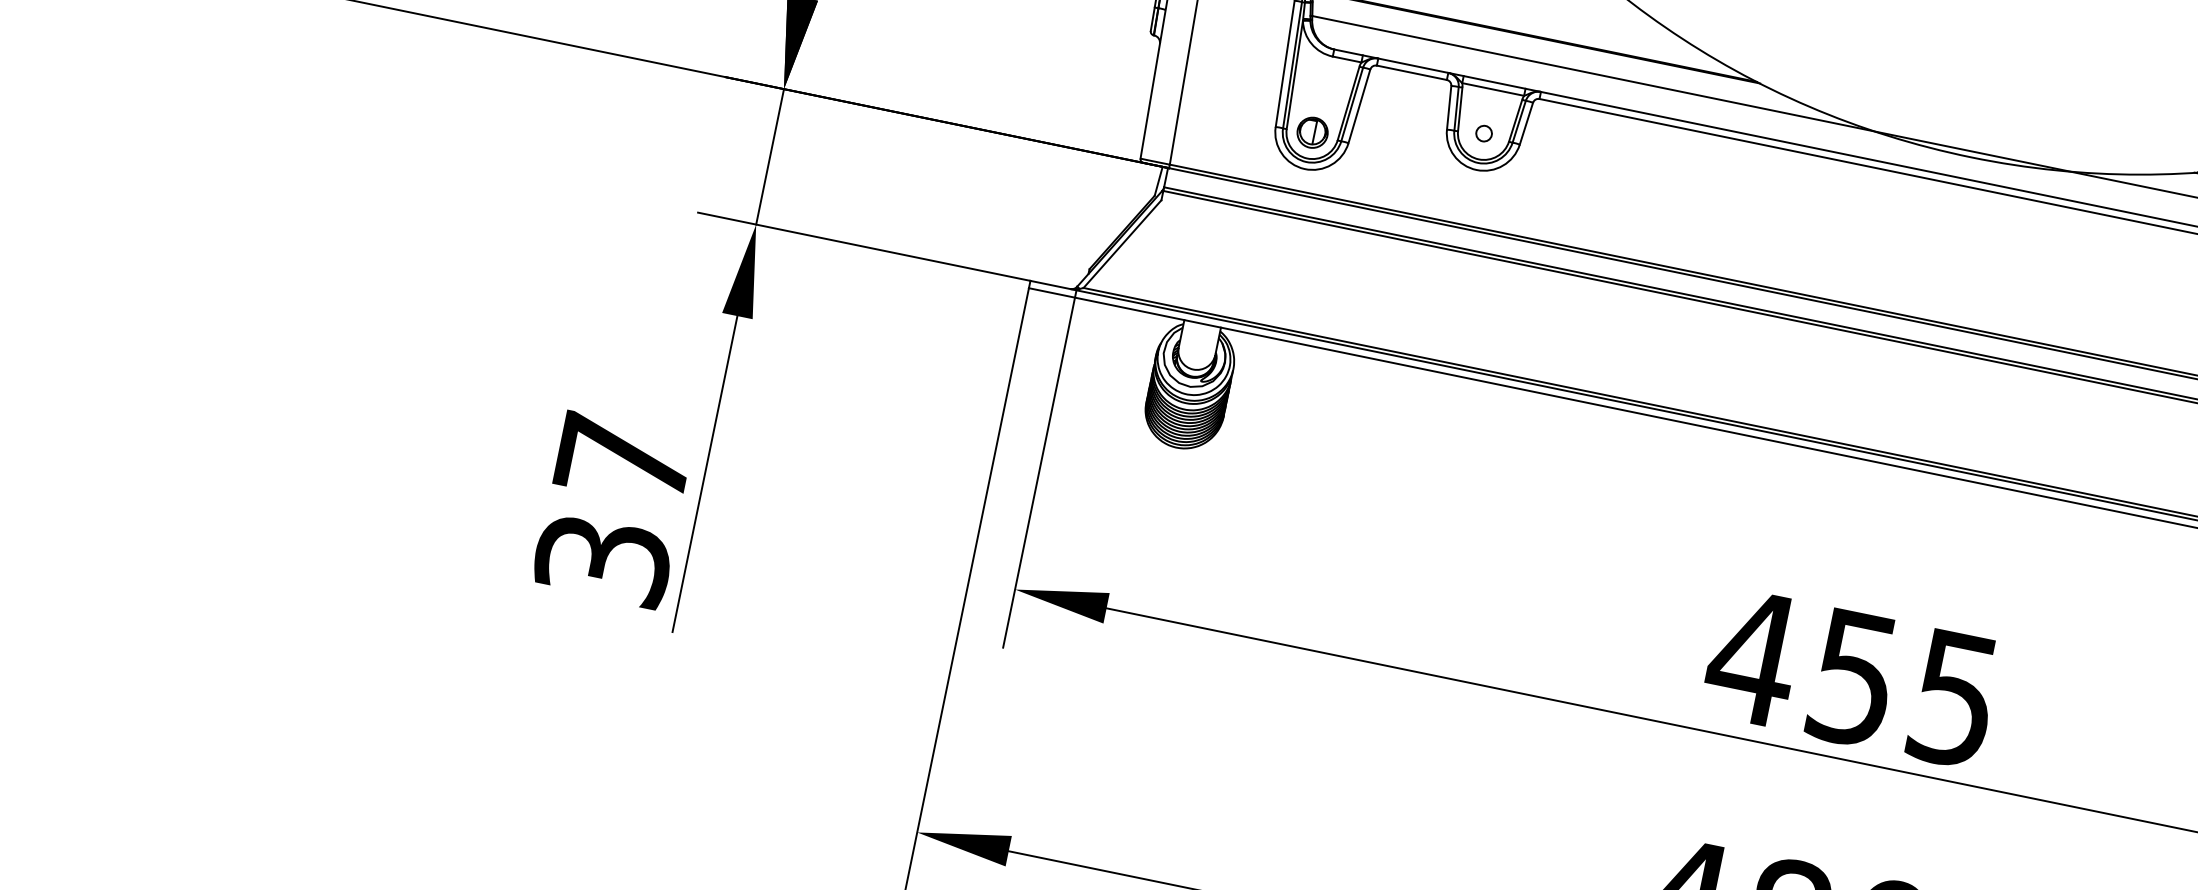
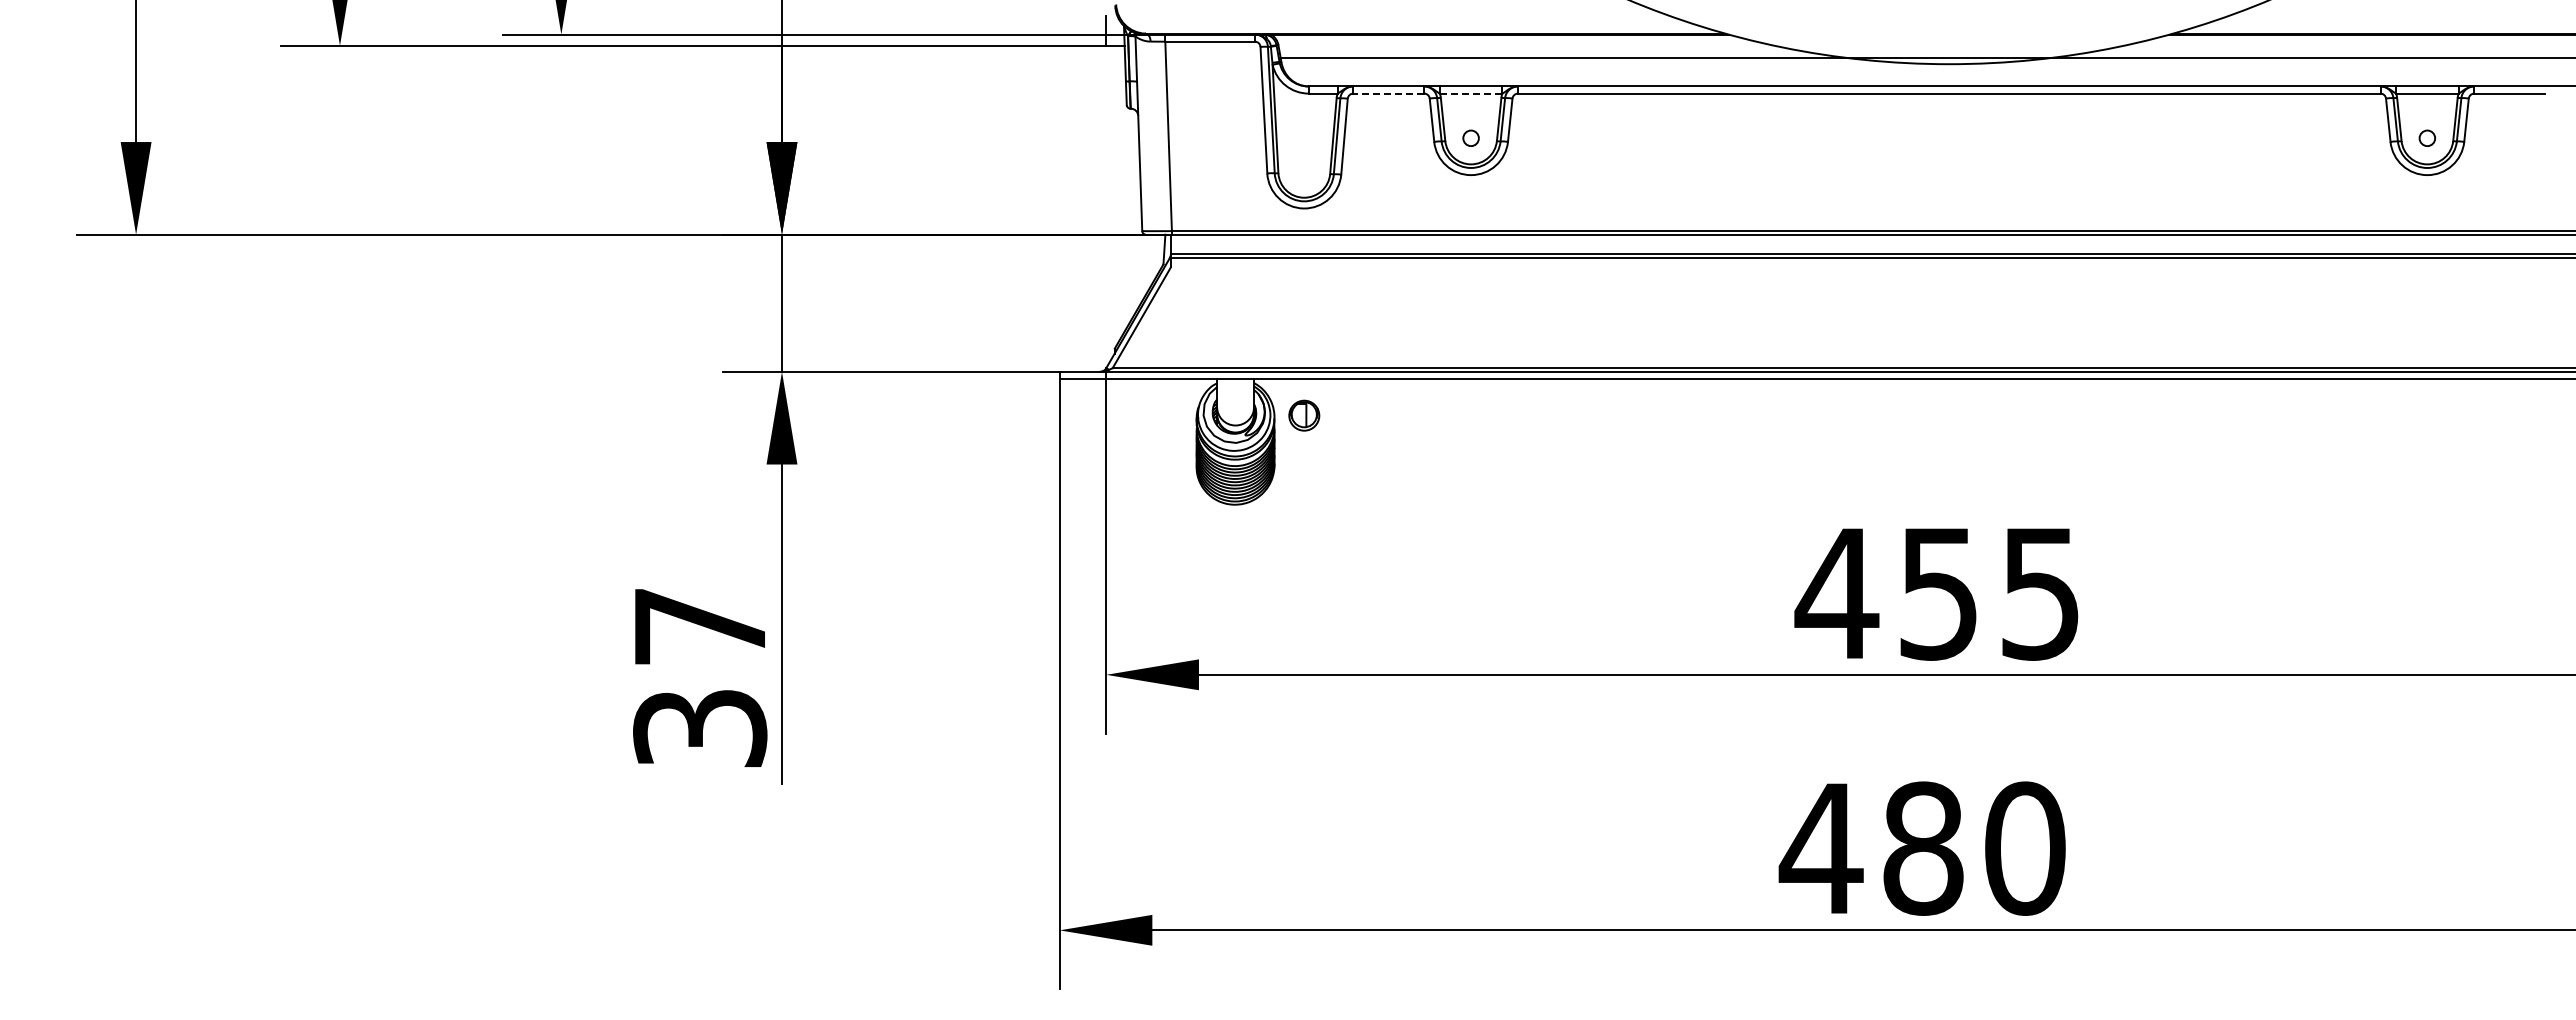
line: (1411, 72) -> (1388, 93), solid -> dashed
line: (1492, 89) -> (1470, 93), solid -> dashed
part: (1312, 132) -> (1304, 415), moved

